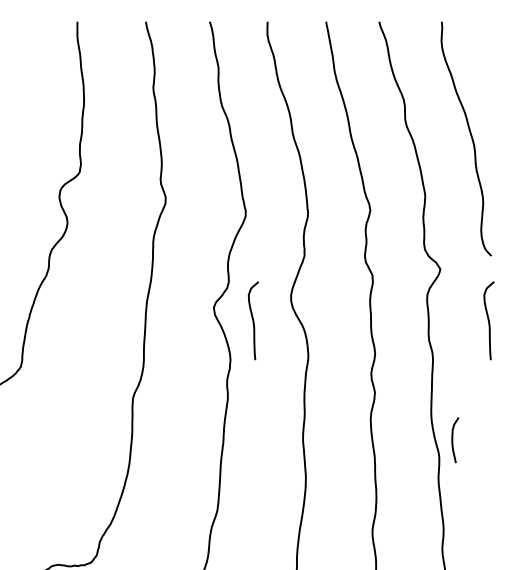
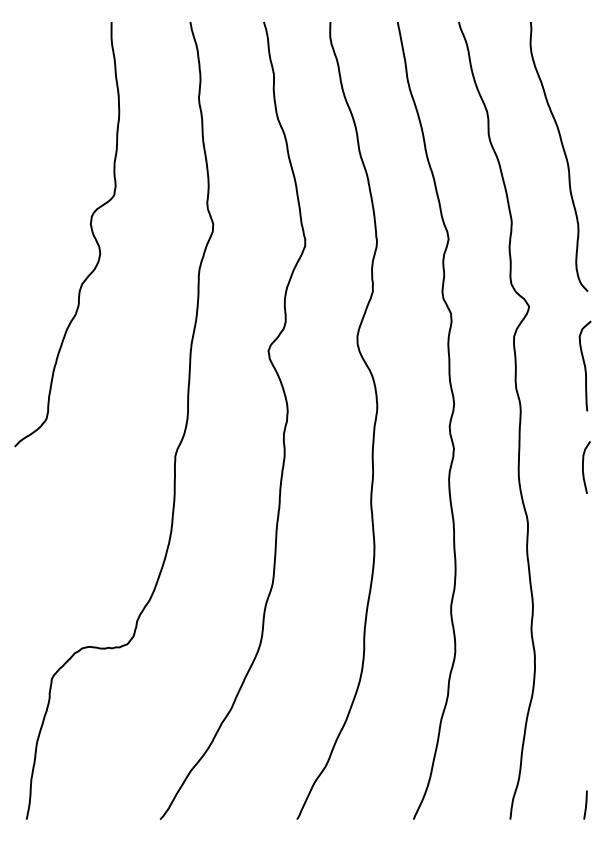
curve: (252, 320) -> (313, 365), removed
curve: (452, 440) -> (583, 467), moved

